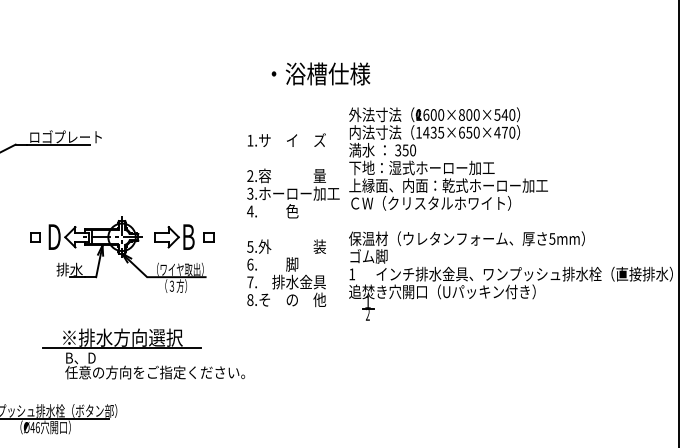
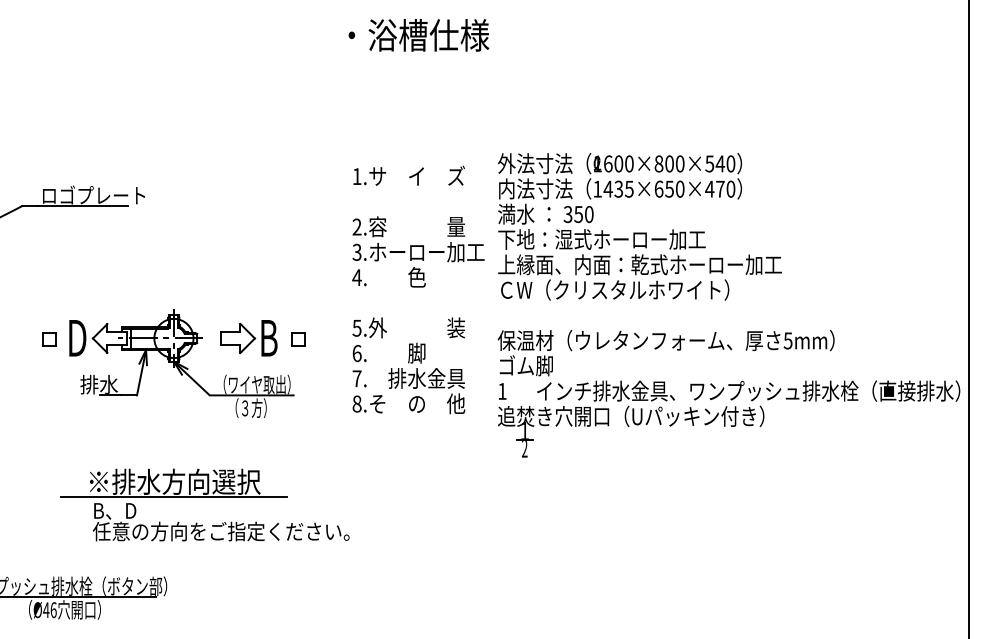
text: (320, 74) -> (418, 35), moved
text: (293, 219) -> (418, 289), moved

